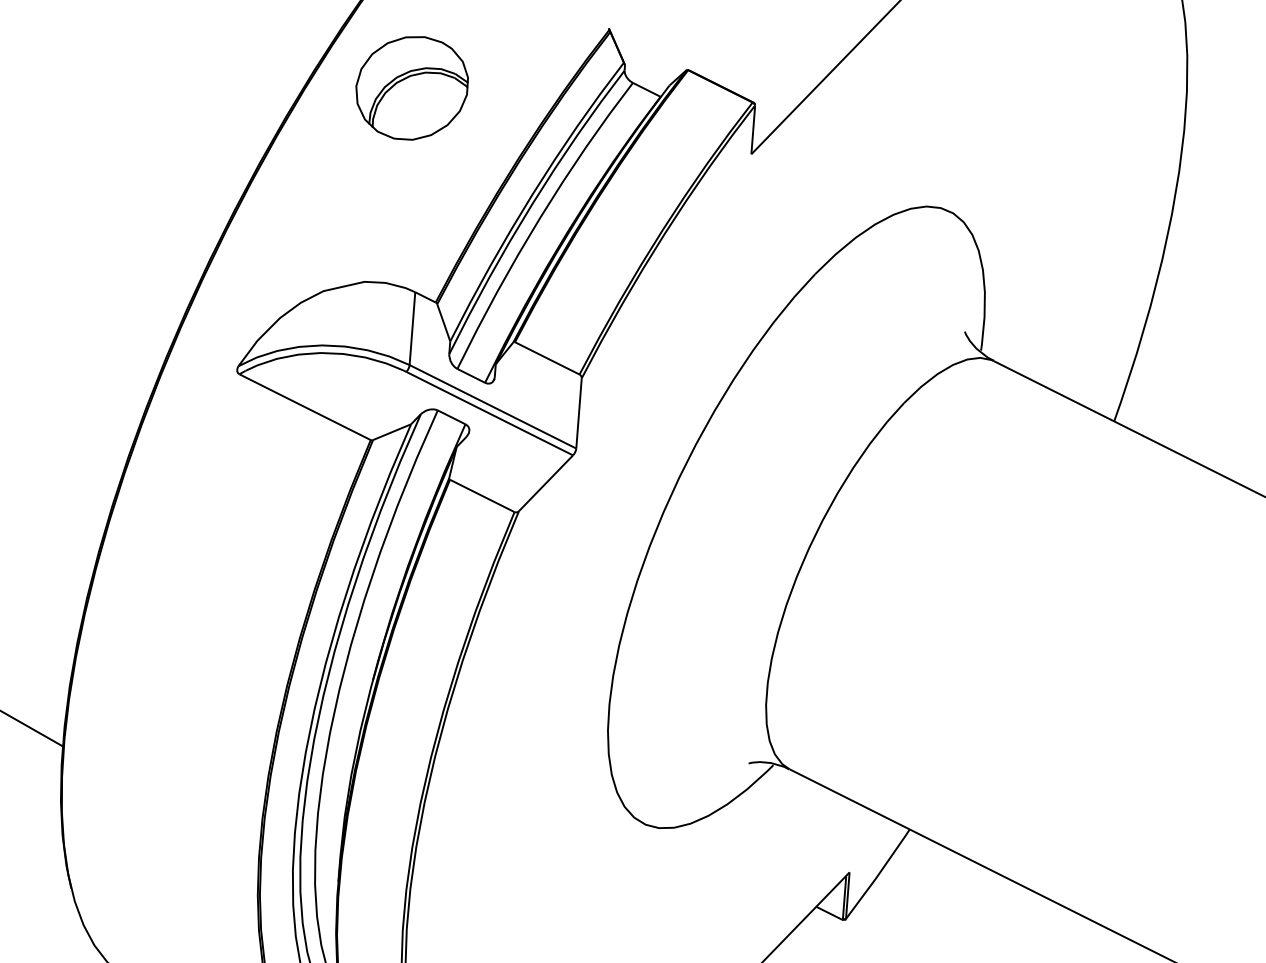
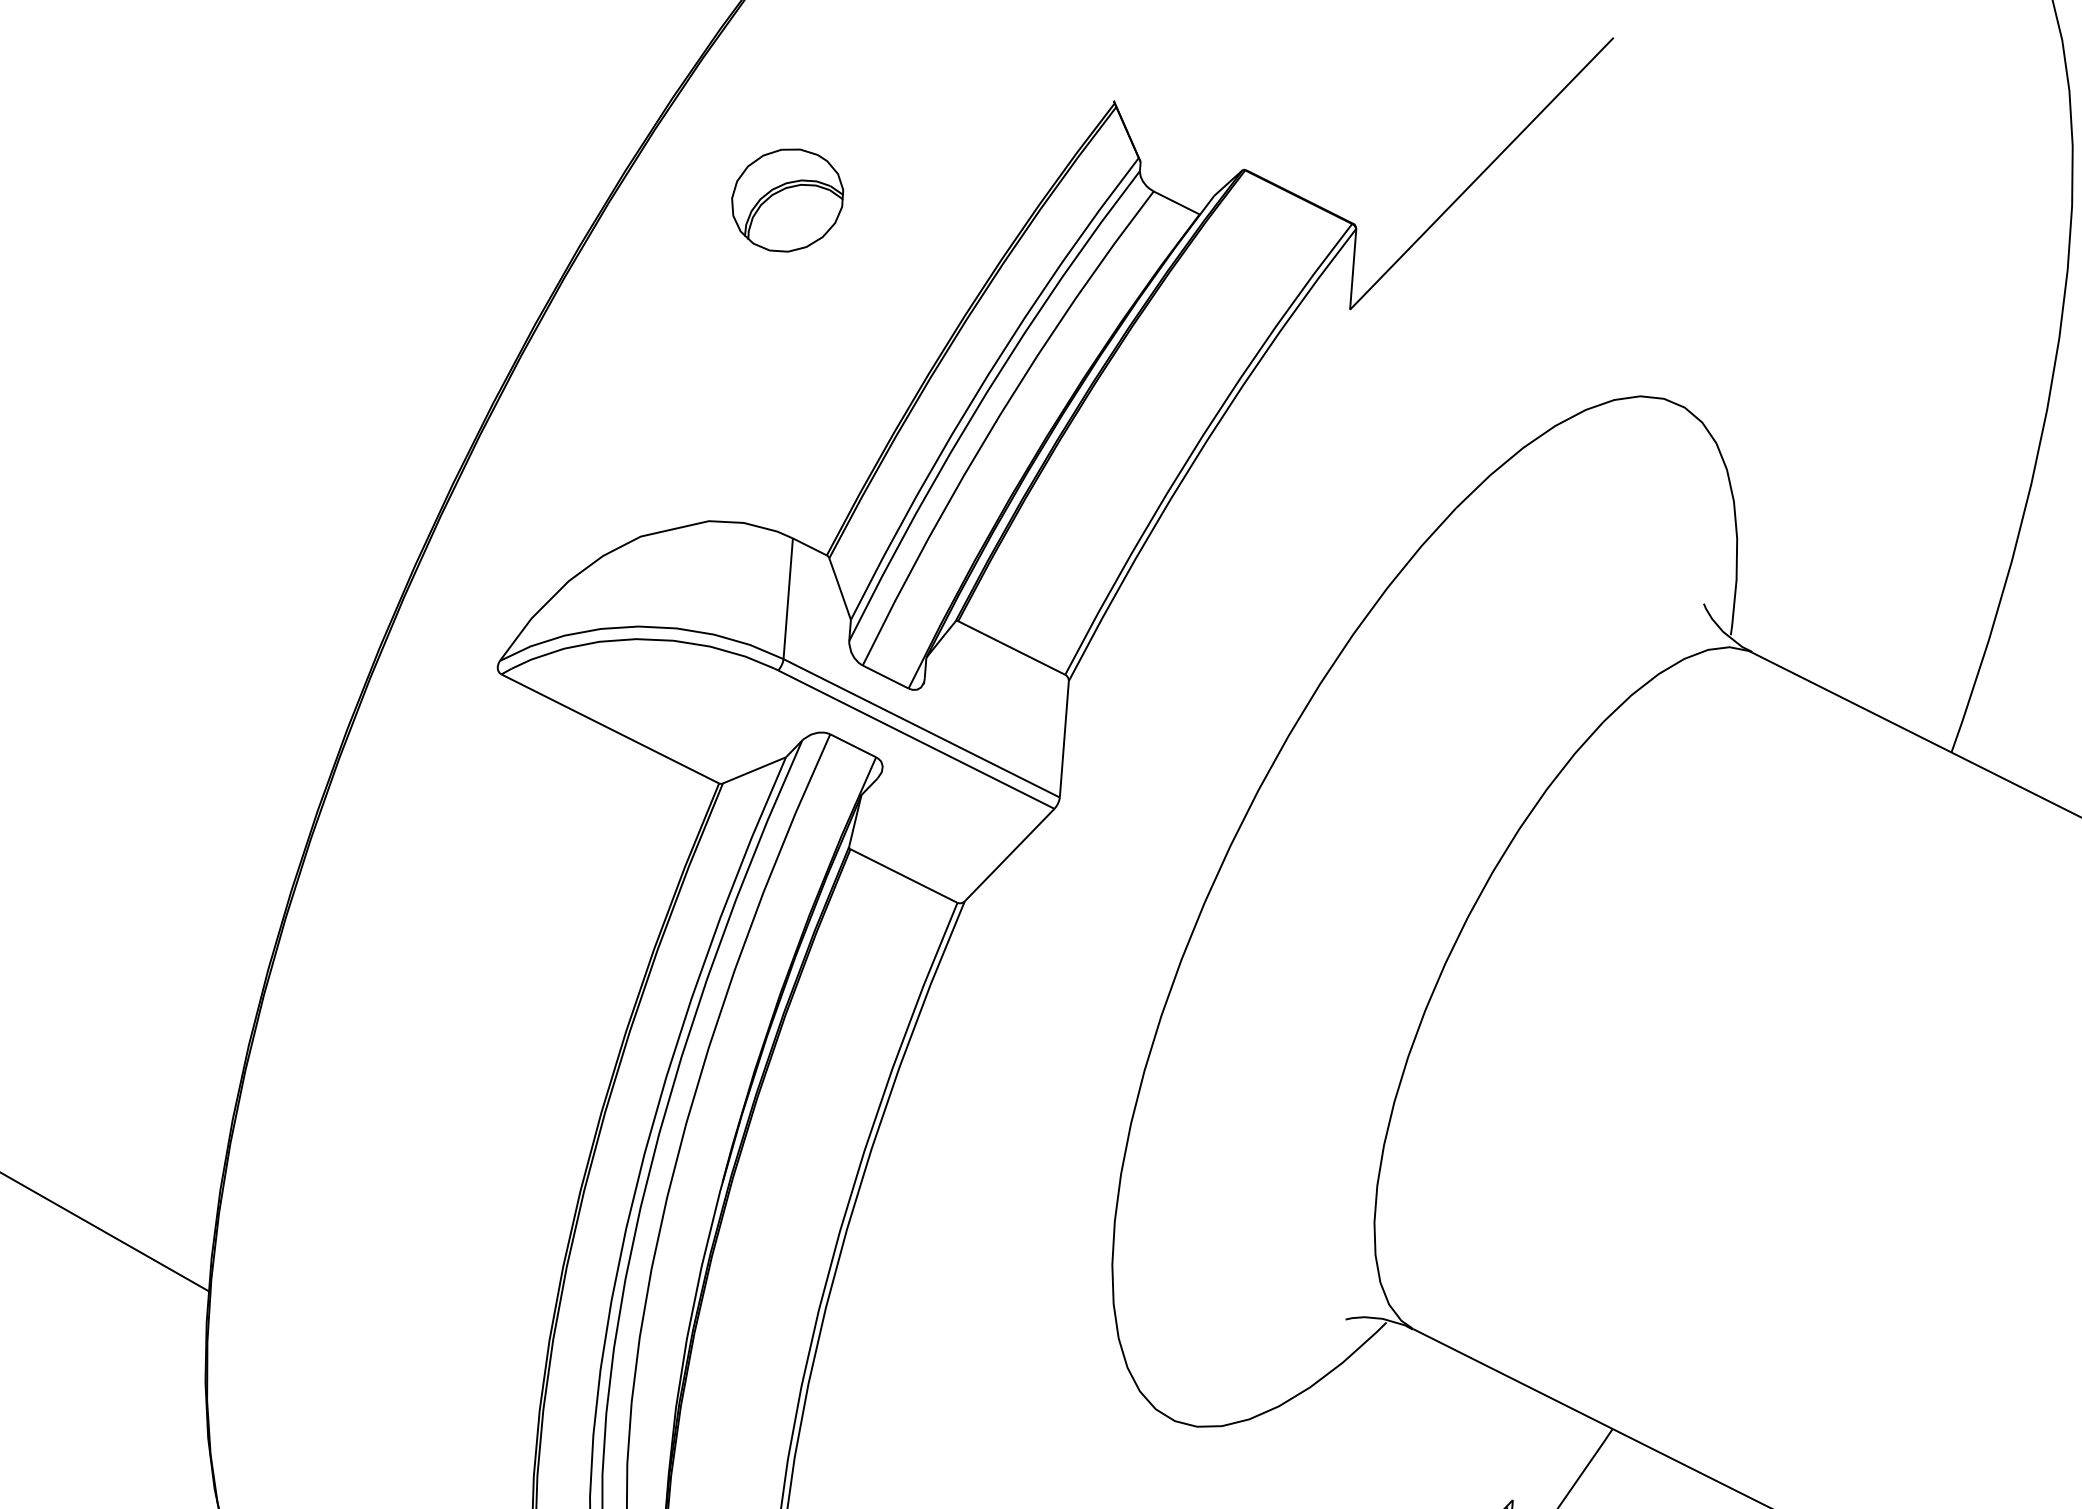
part: (411, 88) -> (786, 200), size x0.6

